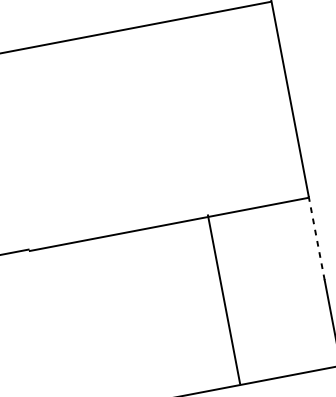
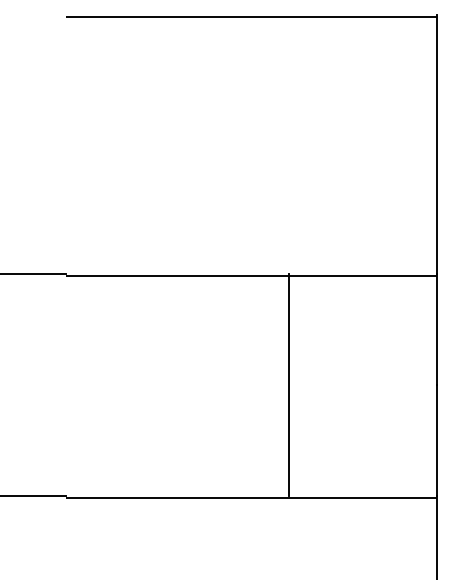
line: (316, 238) -> (436, 329), dashed -> solid
line: (223, 299) -> (288, 384), moved

